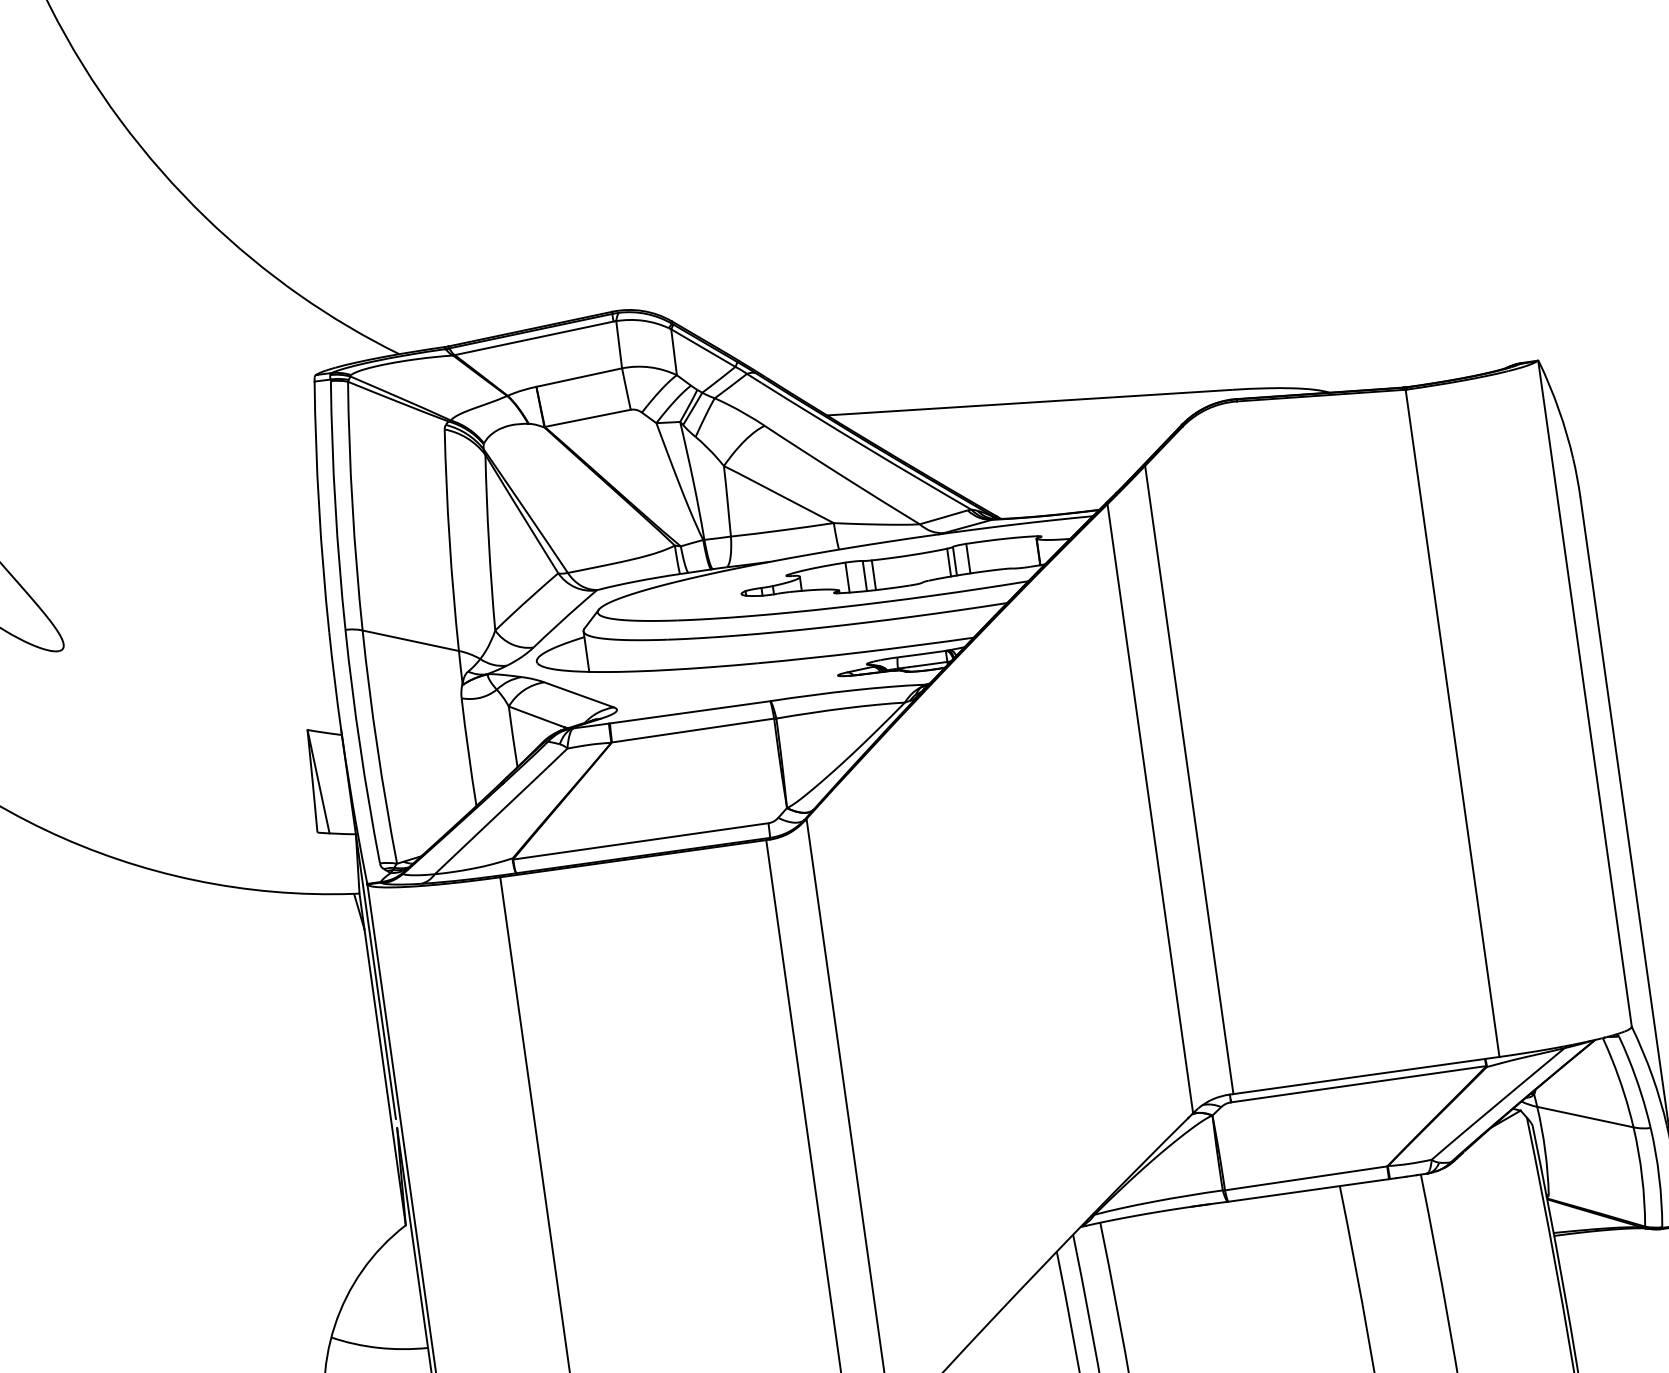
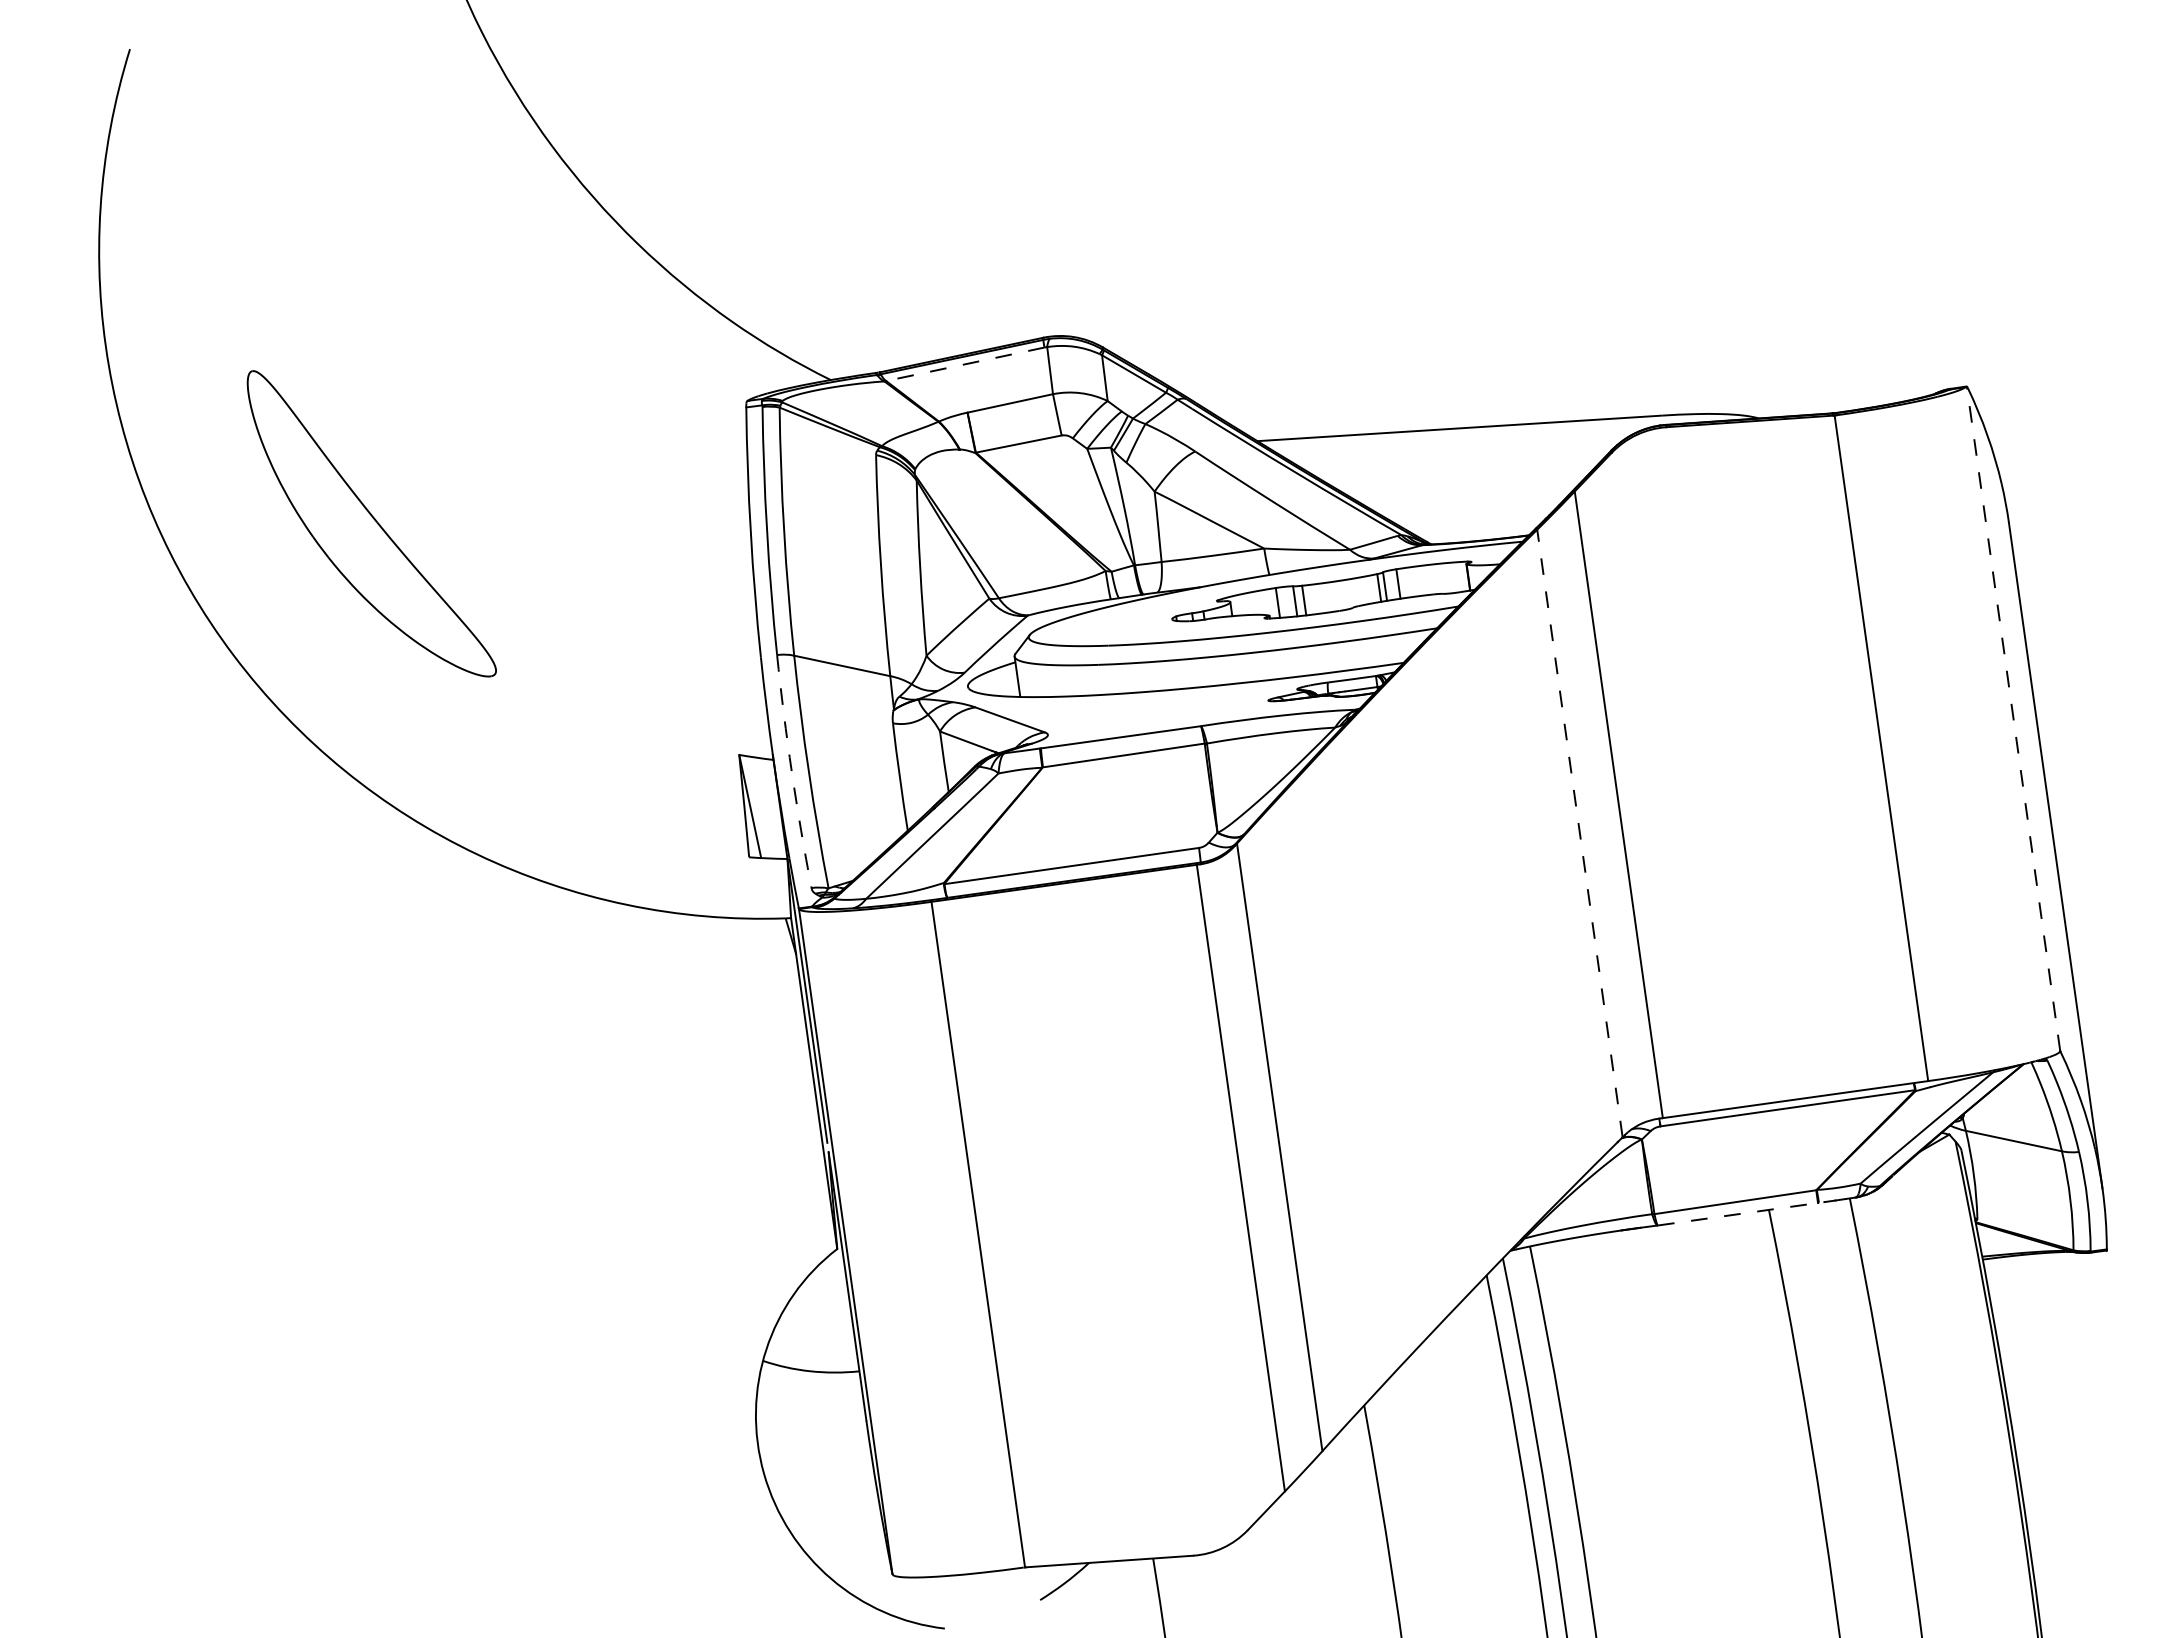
line: (534, 338) -> (965, 364), solid -> dashed
line: (1584, 693) -> (2013, 718), solid -> dashed
arc: (359, 746) -> (791, 771), solid -> dashed
line: (1149, 808) -> (1579, 833), solid -> dashed
line: (1312, 1189) -> (1741, 1213), solid -> dashed

